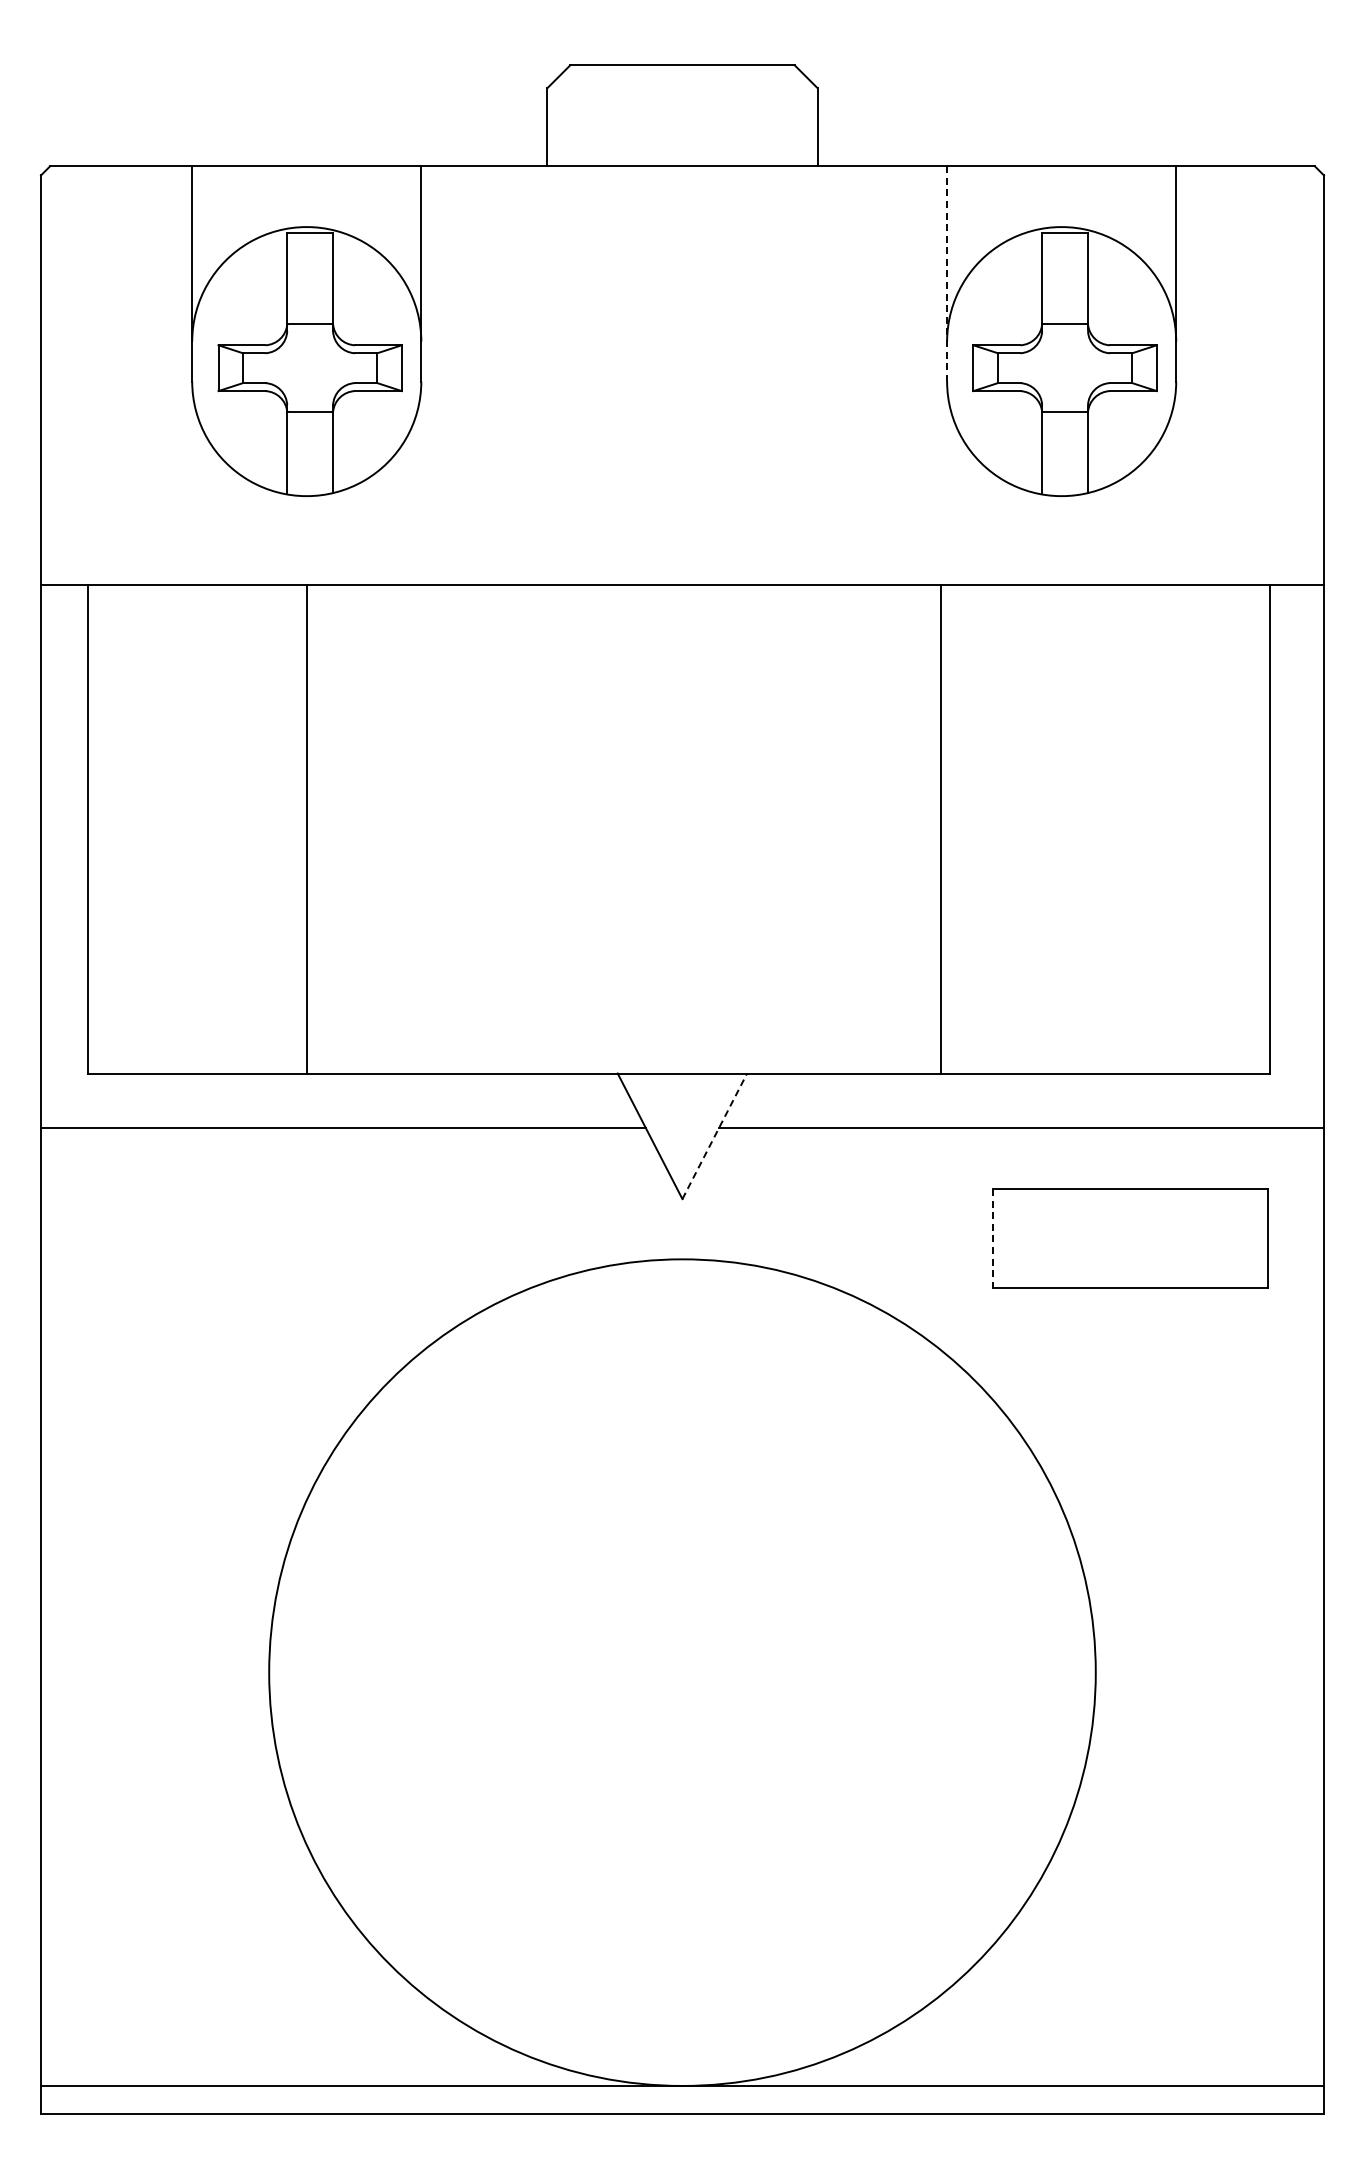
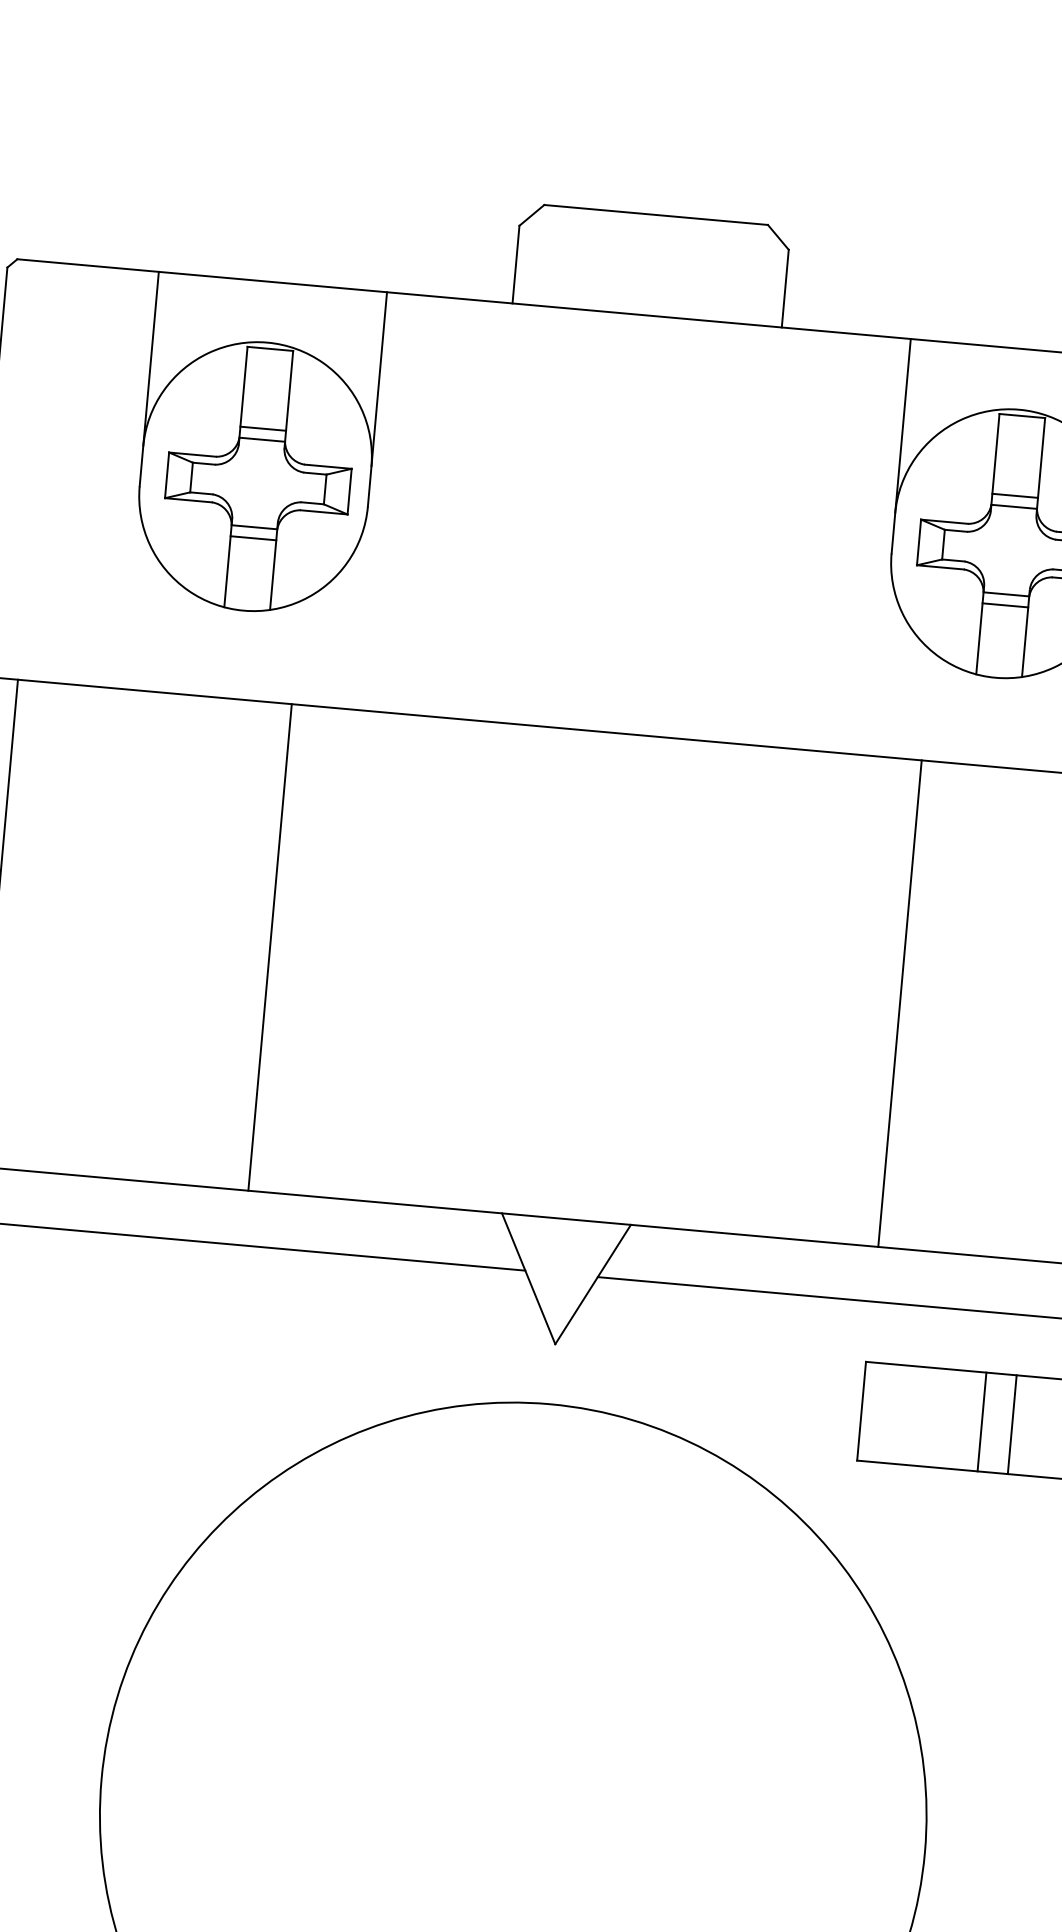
line: (947, 273) -> (901, 445), dashed -> solid
line: (310, 313) -> (263, 429), added
line: (1065, 313) -> (1015, 496), added
line: (310, 423) -> (253, 538), added
line: (1065, 423) -> (1005, 605), added
line: (307, 829) -> (270, 947), moved
line: (940, 829) -> (899, 1003), moved
line: (714, 1136) -> (592, 1284), dashed -> solid
line: (993, 1238) -> (861, 1411), dashed -> solid
line: (1114, 1238) -> (982, 1421), added
line: (1144, 1238) -> (1012, 1424), added

